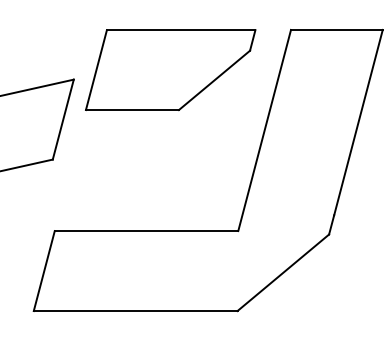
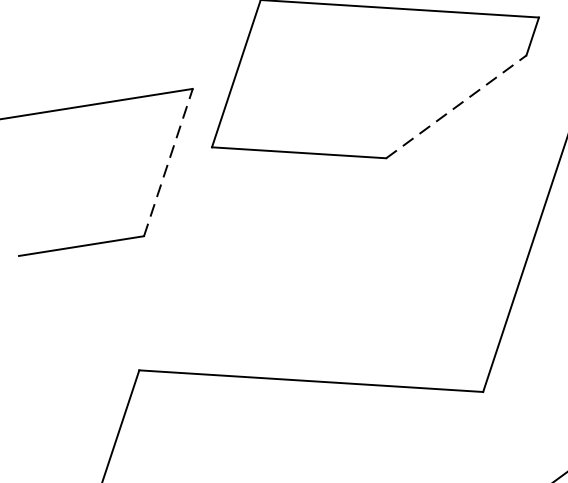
line: (214, 80) -> (456, 107), solid -> dashed
line: (63, 119) -> (168, 162), solid -> dashed

